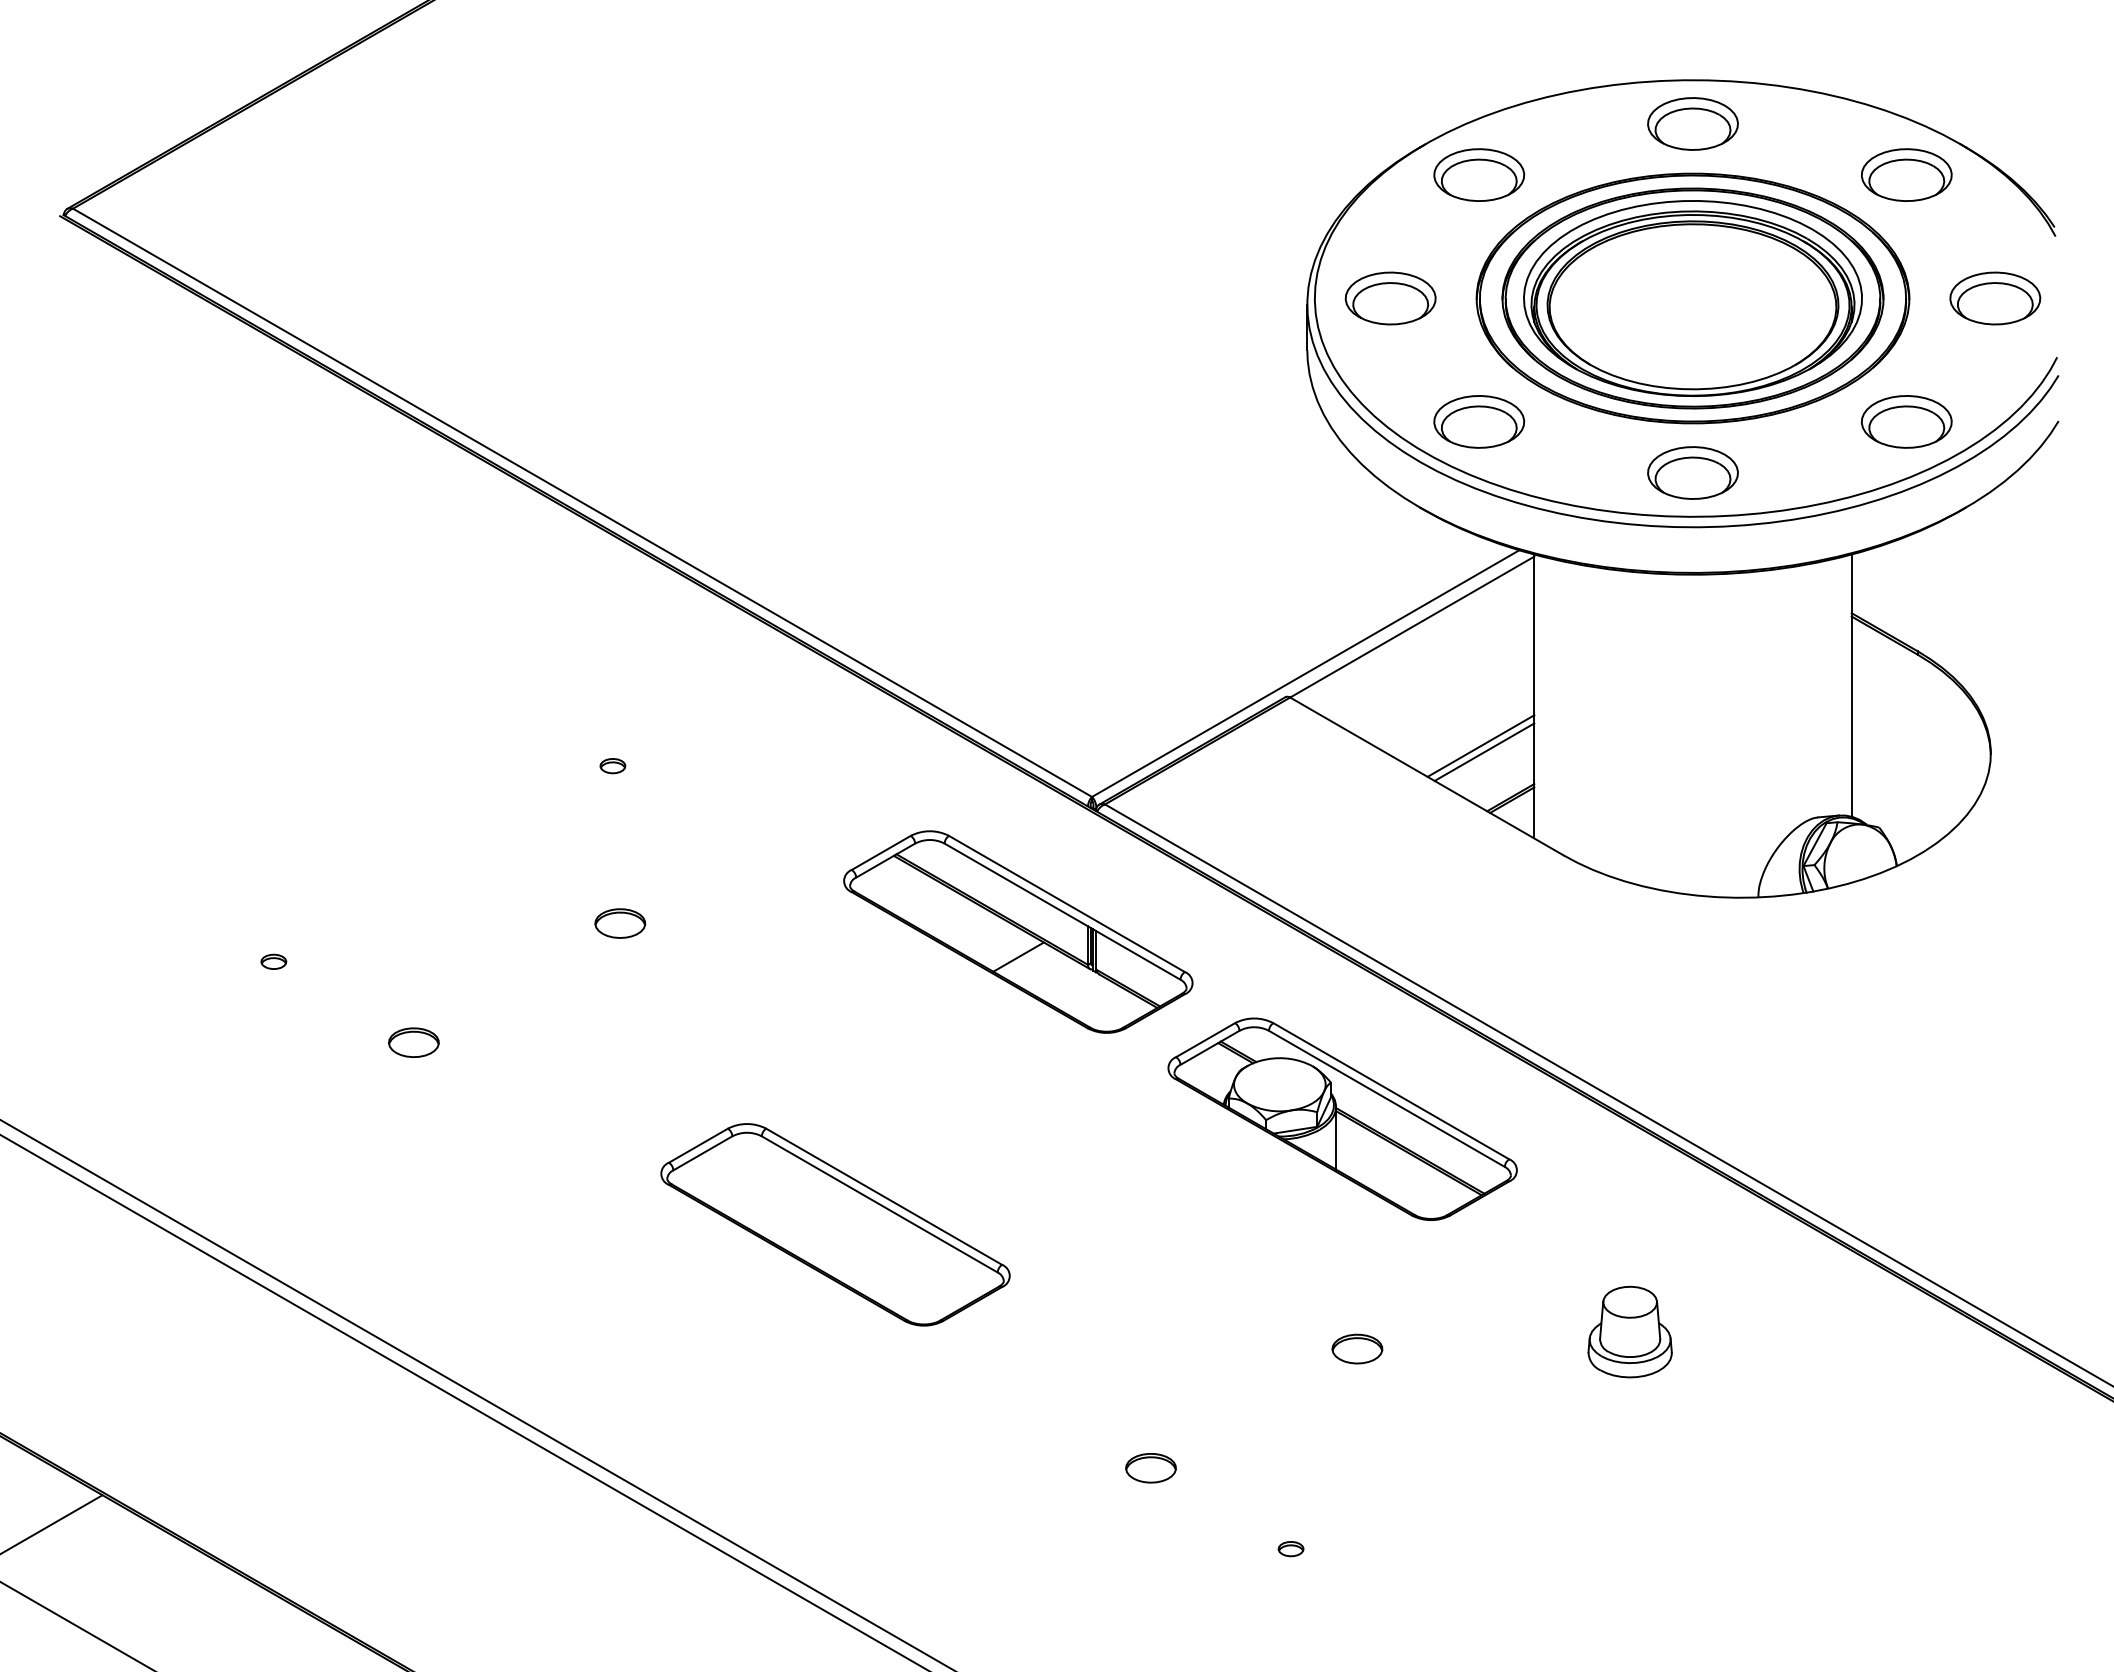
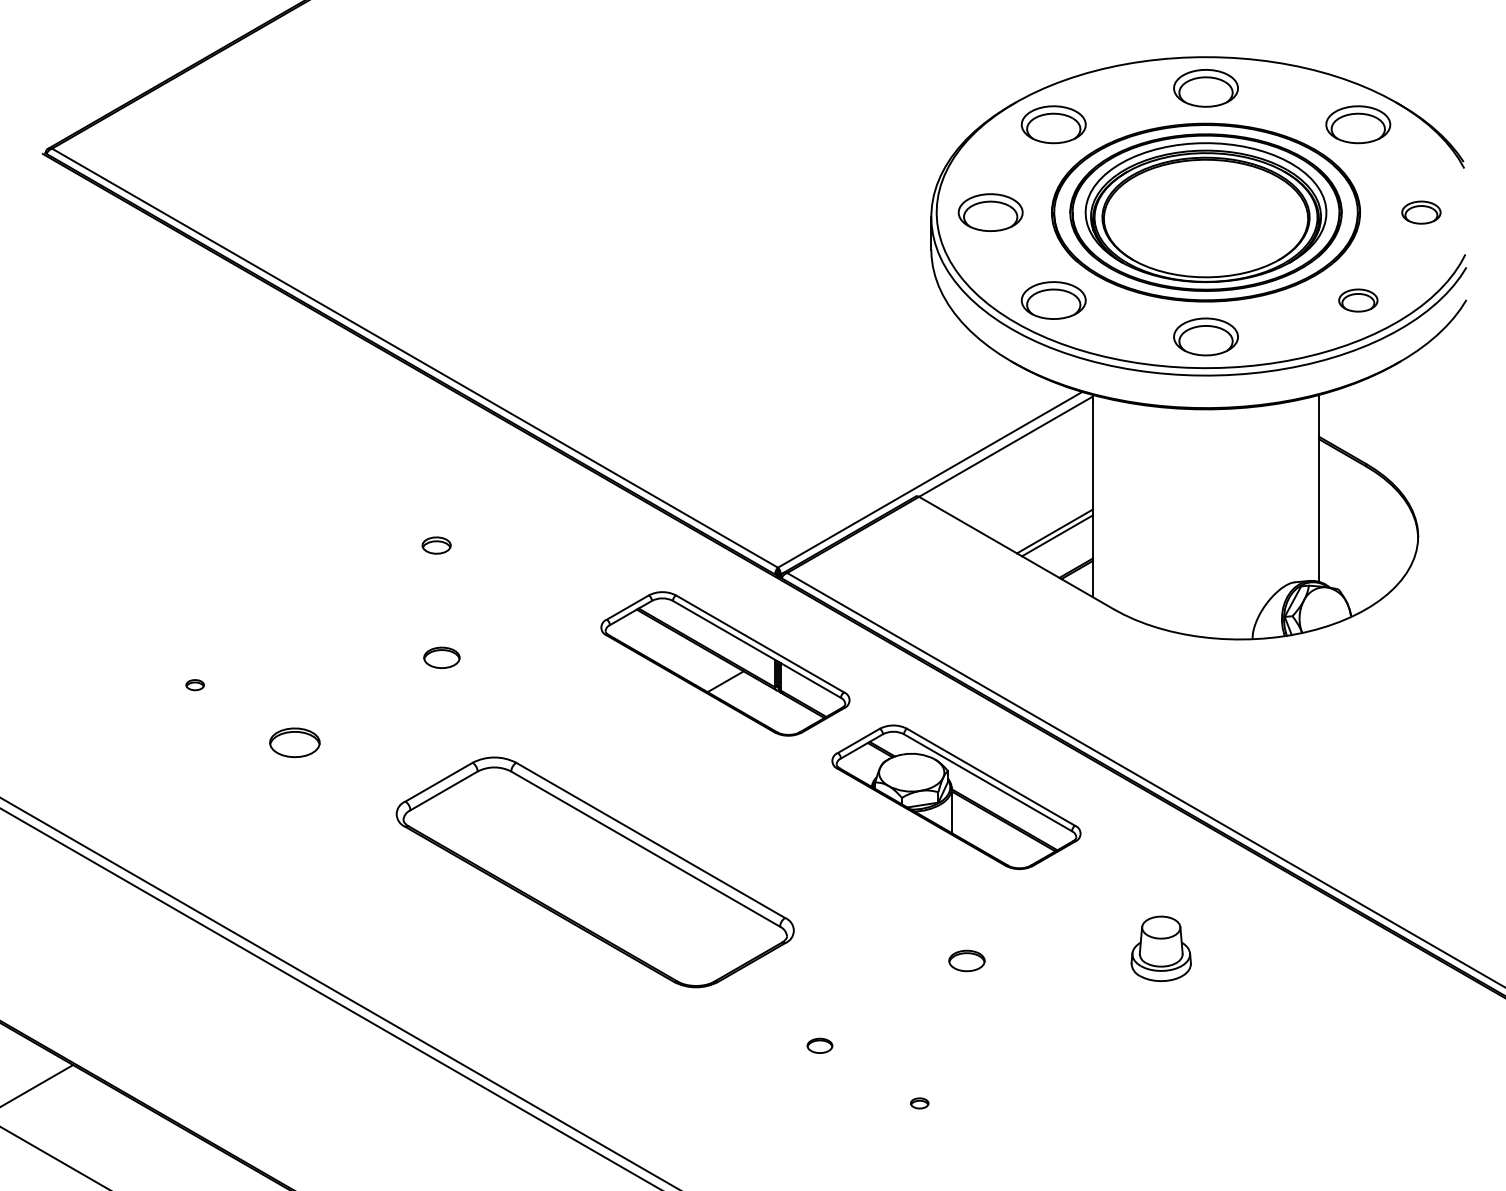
part: (1995, 298) -> (1421, 212), size x0.6
part: (1906, 421) -> (1358, 300), size x0.6
part: (612, 766) -> (436, 545), size x1.6
part: (413, 1042) -> (294, 742), size x1.4
part: (835, 1224) -> (595, 872), size x1.6
part: (1150, 1468) -> (819, 1046), size x0.7

